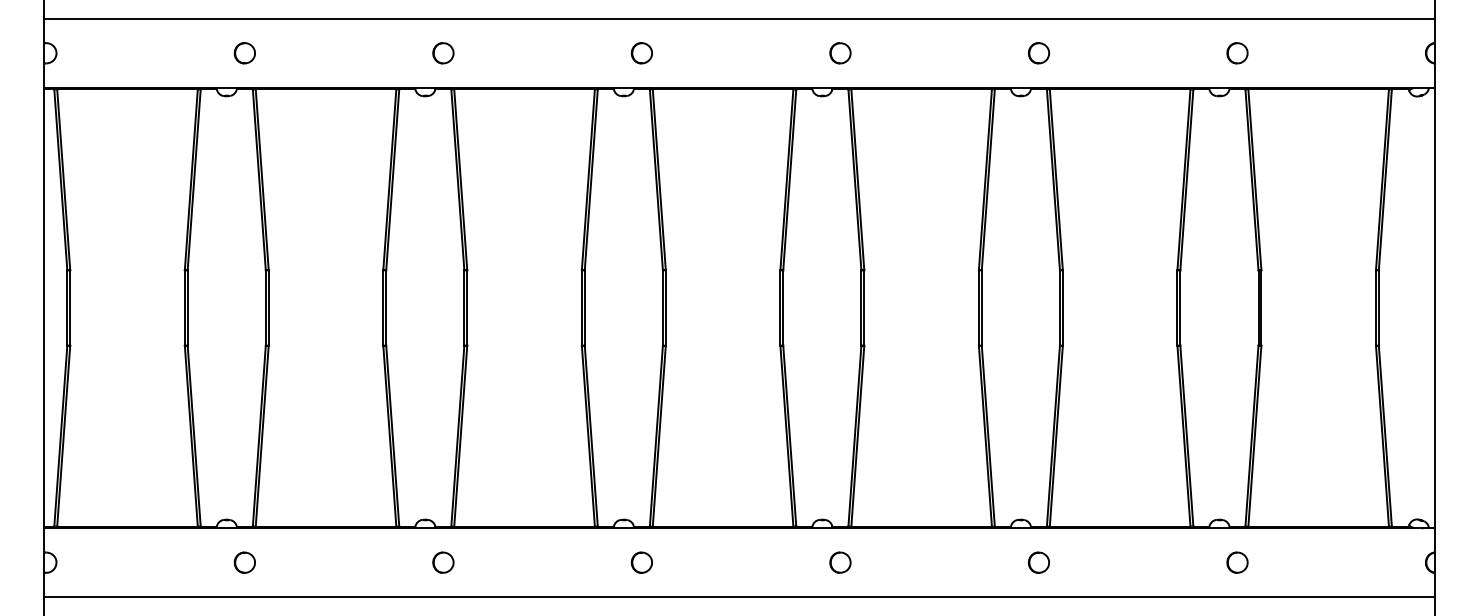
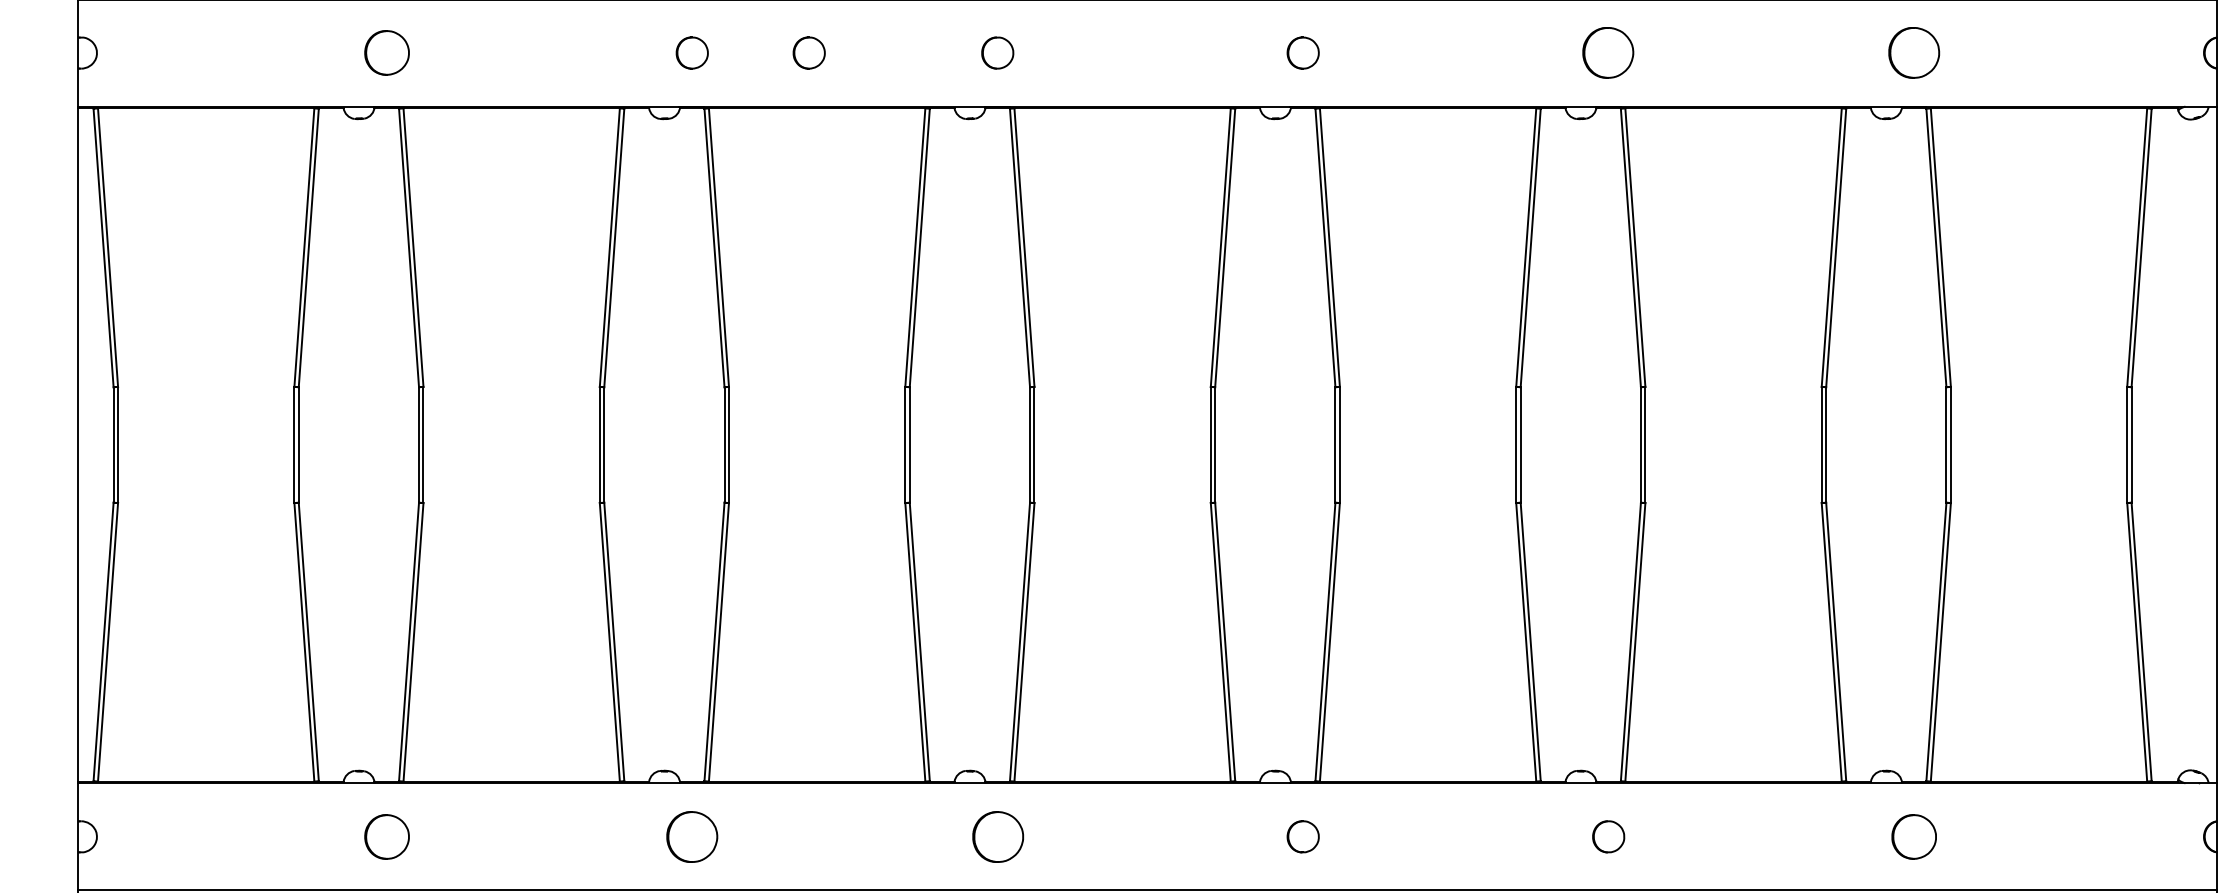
part: (244, 53) -> (386, 53), size x1.4
part: (519, 53) -> (809, 53), added
part: (1039, 53) -> (1609, 53), size x1.6
part: (1237, 53) -> (1914, 53), size x1.6
part: (244, 562) -> (386, 836), size x1.4
part: (443, 562) -> (692, 836), size x1.6
part: (641, 562) -> (997, 836), size x1.6
part: (1237, 562) -> (1914, 836), size x1.4

